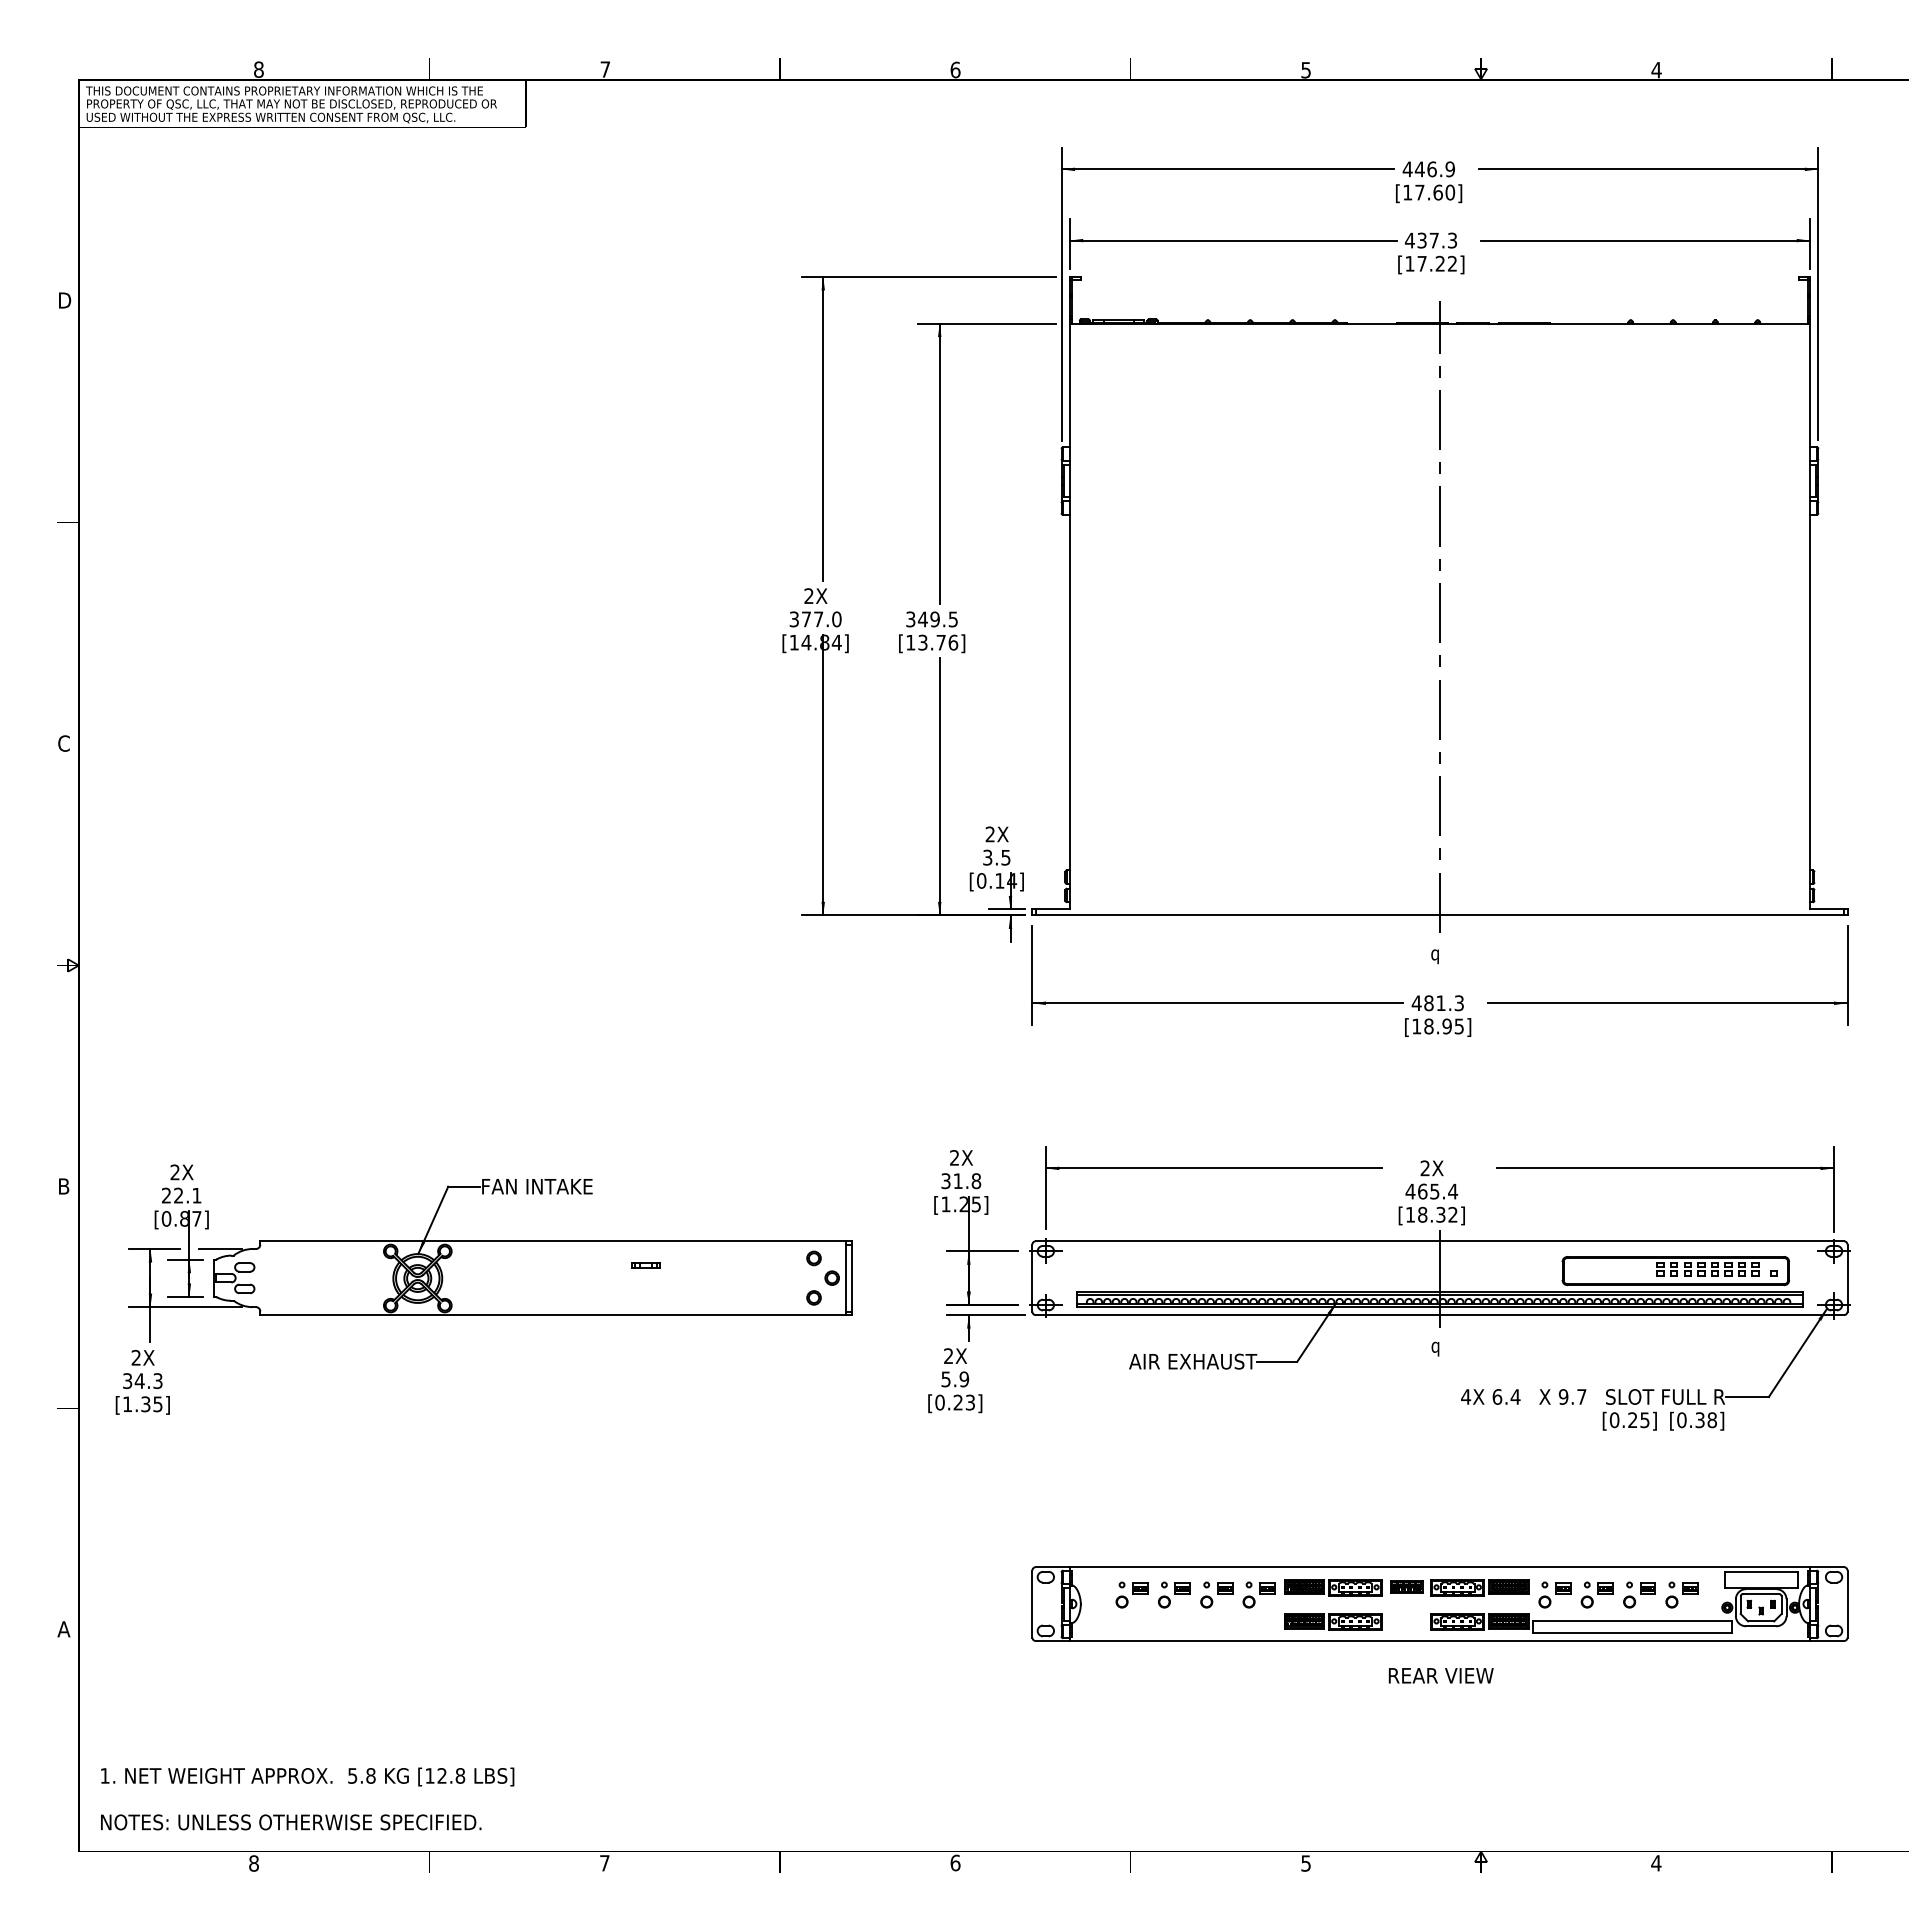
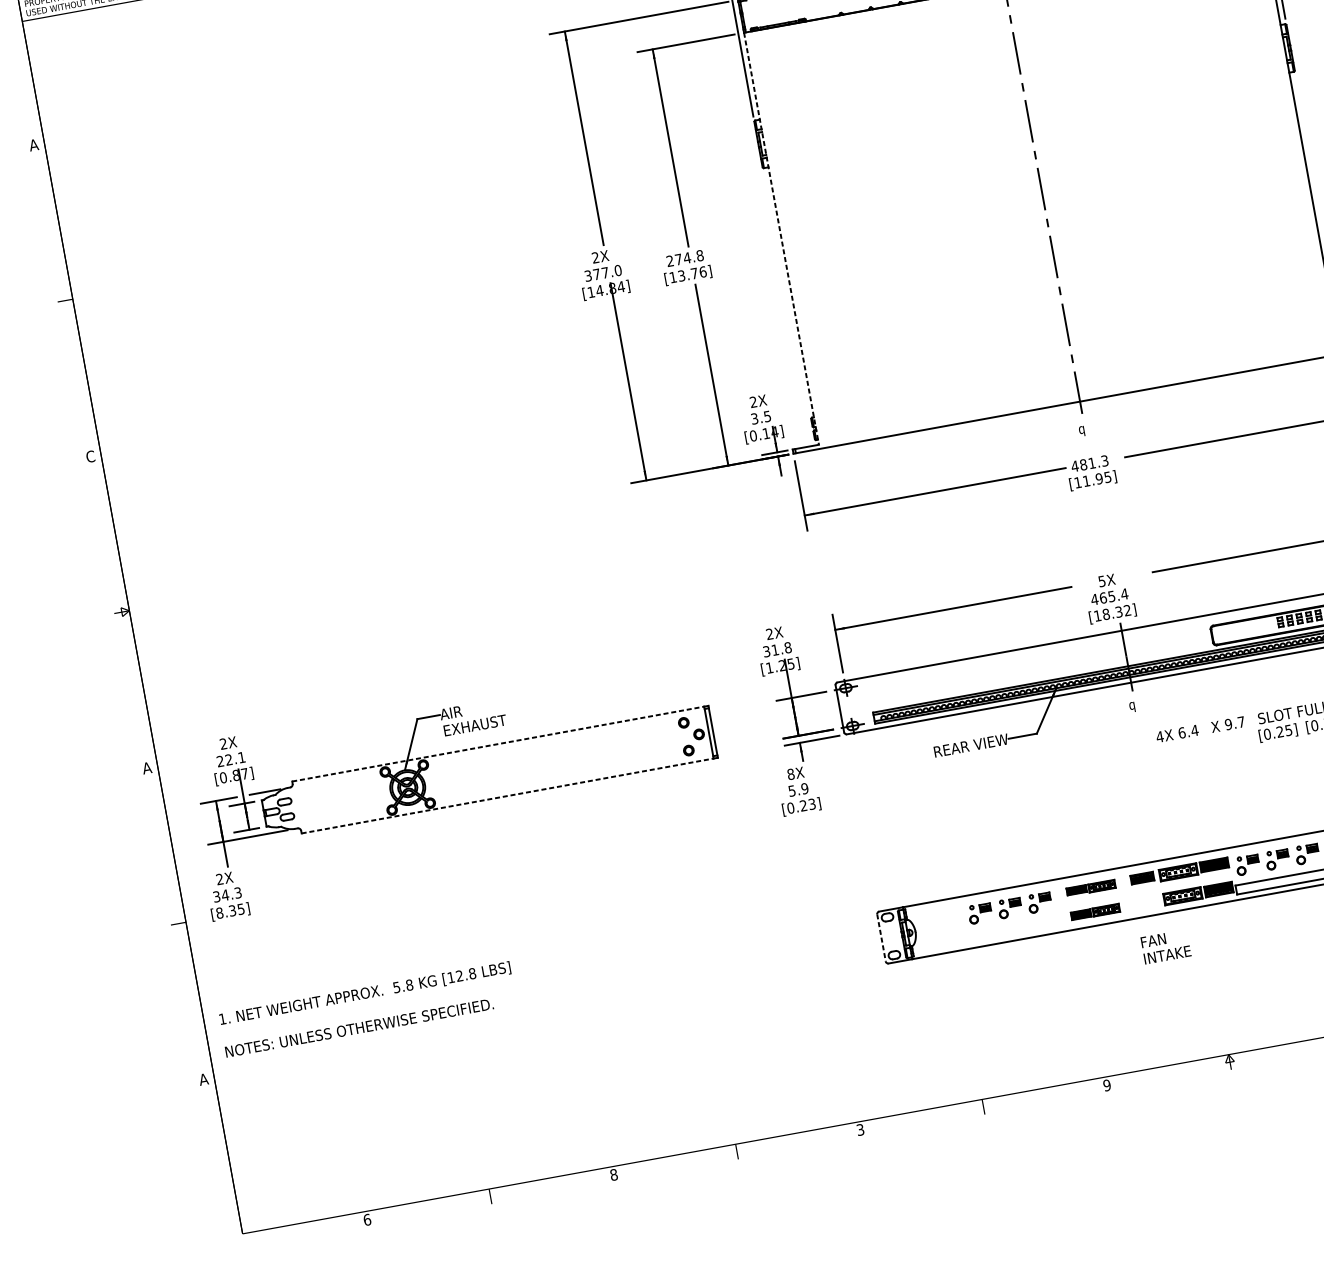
text: (64, 300) -> (34, 145), D -> A
line: (1069, 616) -> (781, 238), solid -> dashed
text: (932, 619) -> (685, 258), 349.5 -> 274.8
text: (1428, 1026) -> (1086, 481), [18.95] -> [11.95]
text: (1424, 1168) -> (1101, 581), 2X -> 5X
text: (63, 1186) -> (146, 768), B -> A
text: (536, 1198) -> (480, 716), FAN INTAKE -> AIR EXHAUST
line: (553, 1241) -> (498, 744), solid -> dashed
part: (645, 1265) -> (566, 749), removed
line: (553, 1315) -> (507, 796), solid -> dashed
text: (948, 1356) -> (790, 774), 2X -> 8X
text: (1193, 1361) -> (963, 746), AIR EXHAUST -> REAR VIEW
text: (127, 1404) -> (219, 913), [1.35] -> [8.35]
part: (1333, 1587) -> (1091, 887), size x0.7
part: (1131, 1594) -> (949, 918), removed
line: (1032, 1604) -> (881, 938), solid -> dashed
part: (1333, 1621) -> (1095, 911), size x0.7
text: (1440, 1687) -> (1179, 944), REAR VIEW -> FAN INTAKE
text: (307, 1798) -> (367, 1009), moved
text: (955, 1862) -> (860, 1129), 6 -> 3
text: (254, 1863) -> (367, 1219), 8 -> 6
text: (604, 1863) -> (613, 1175), 7 -> 8
text: (1306, 1863) -> (1107, 1085), 5 -> 9

